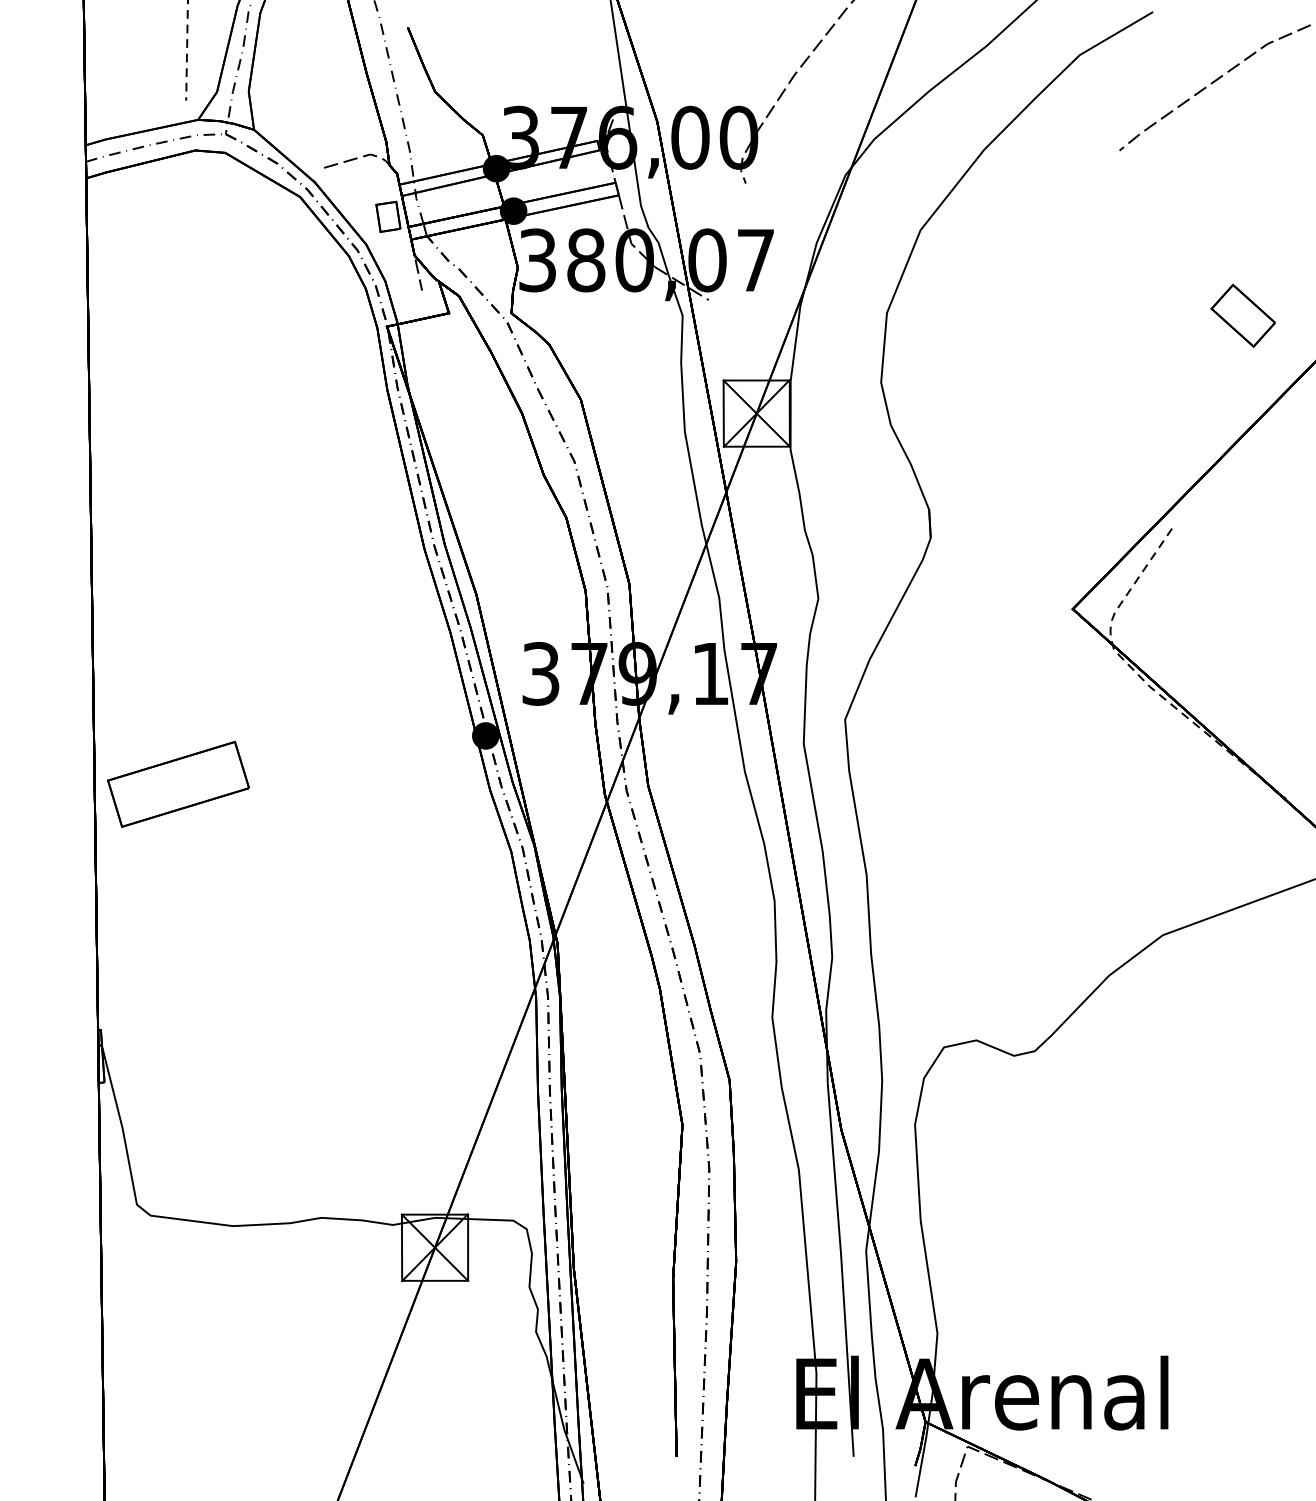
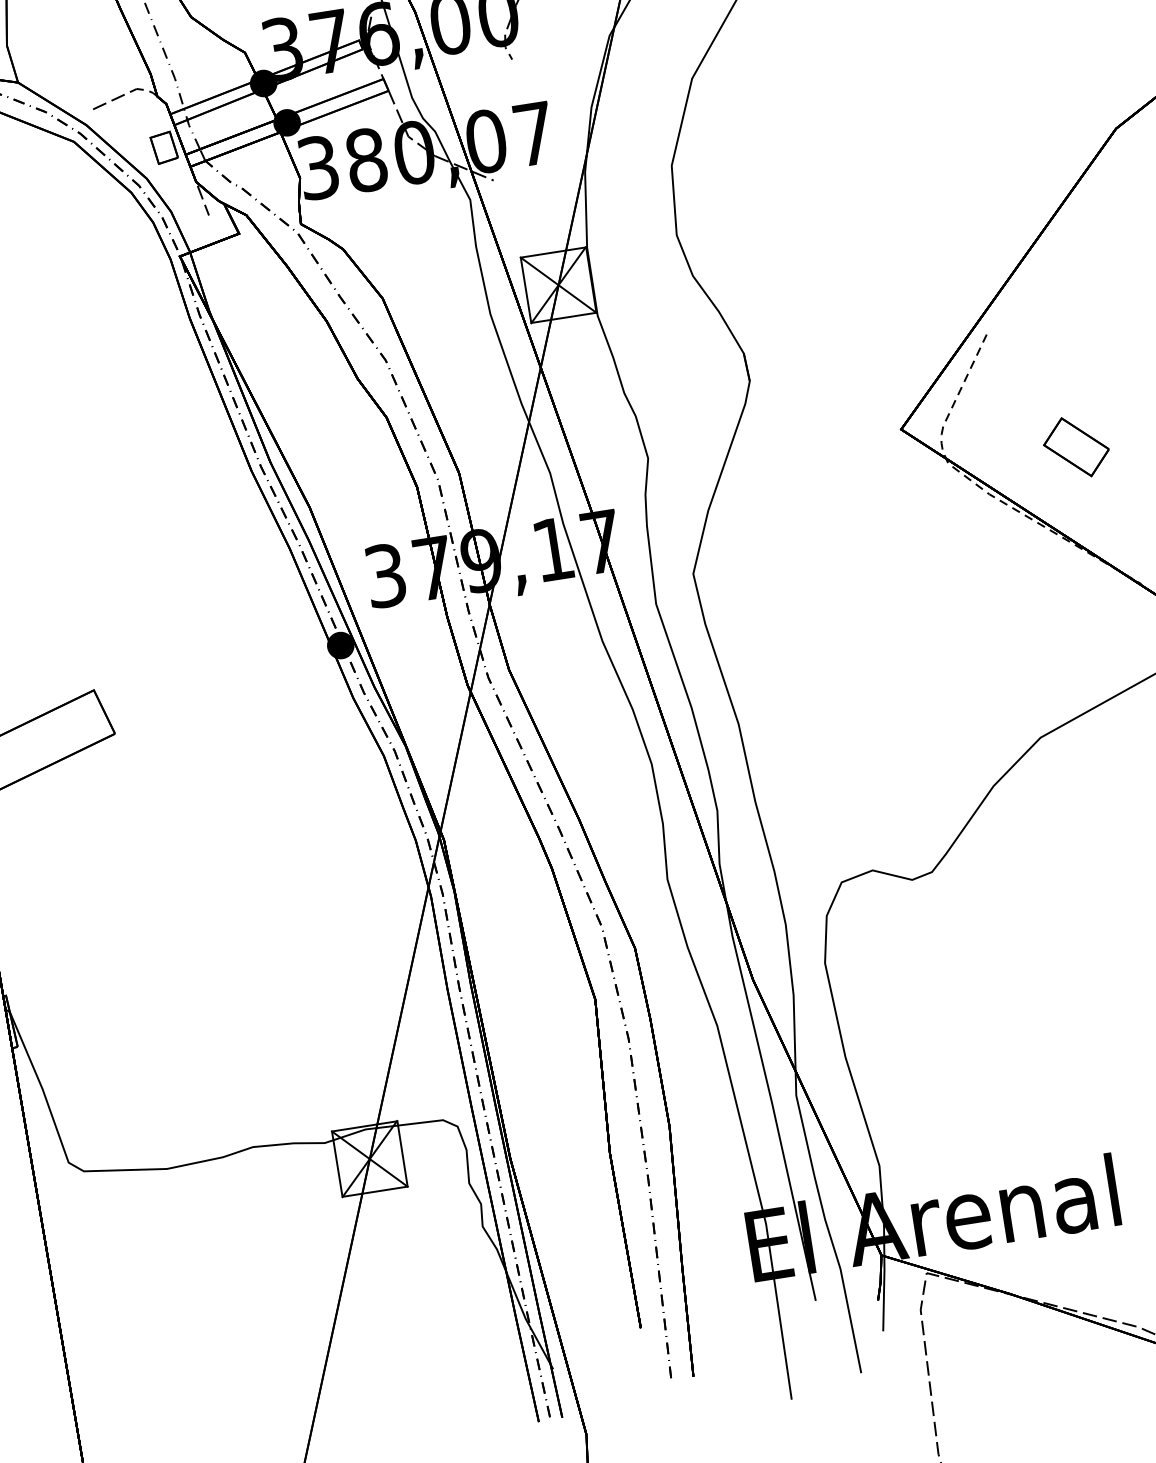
part: (1242, 315) -> (1075, 447), moved

